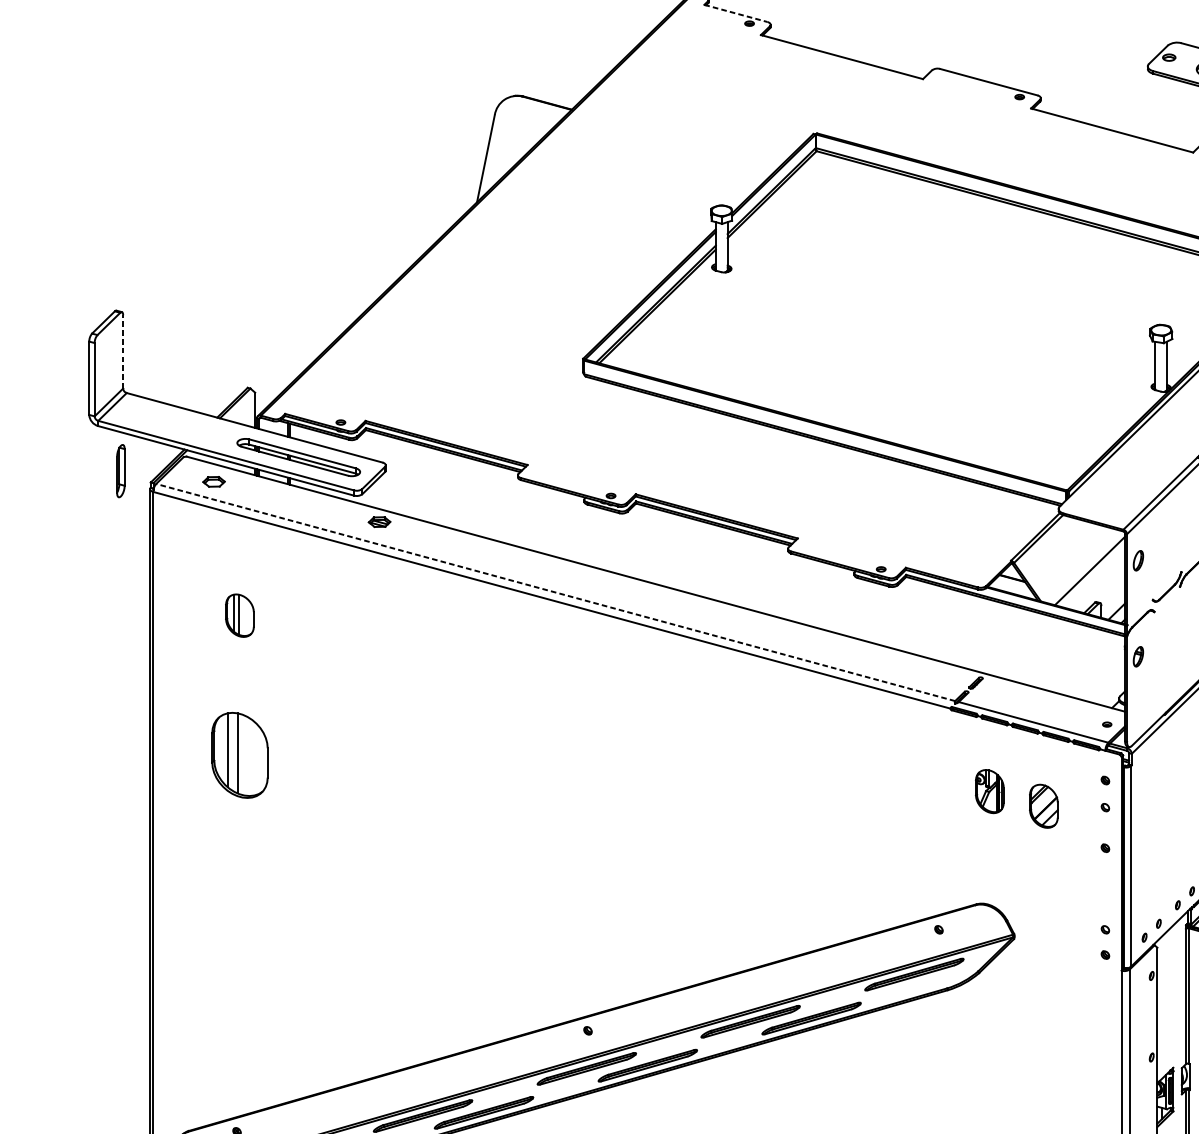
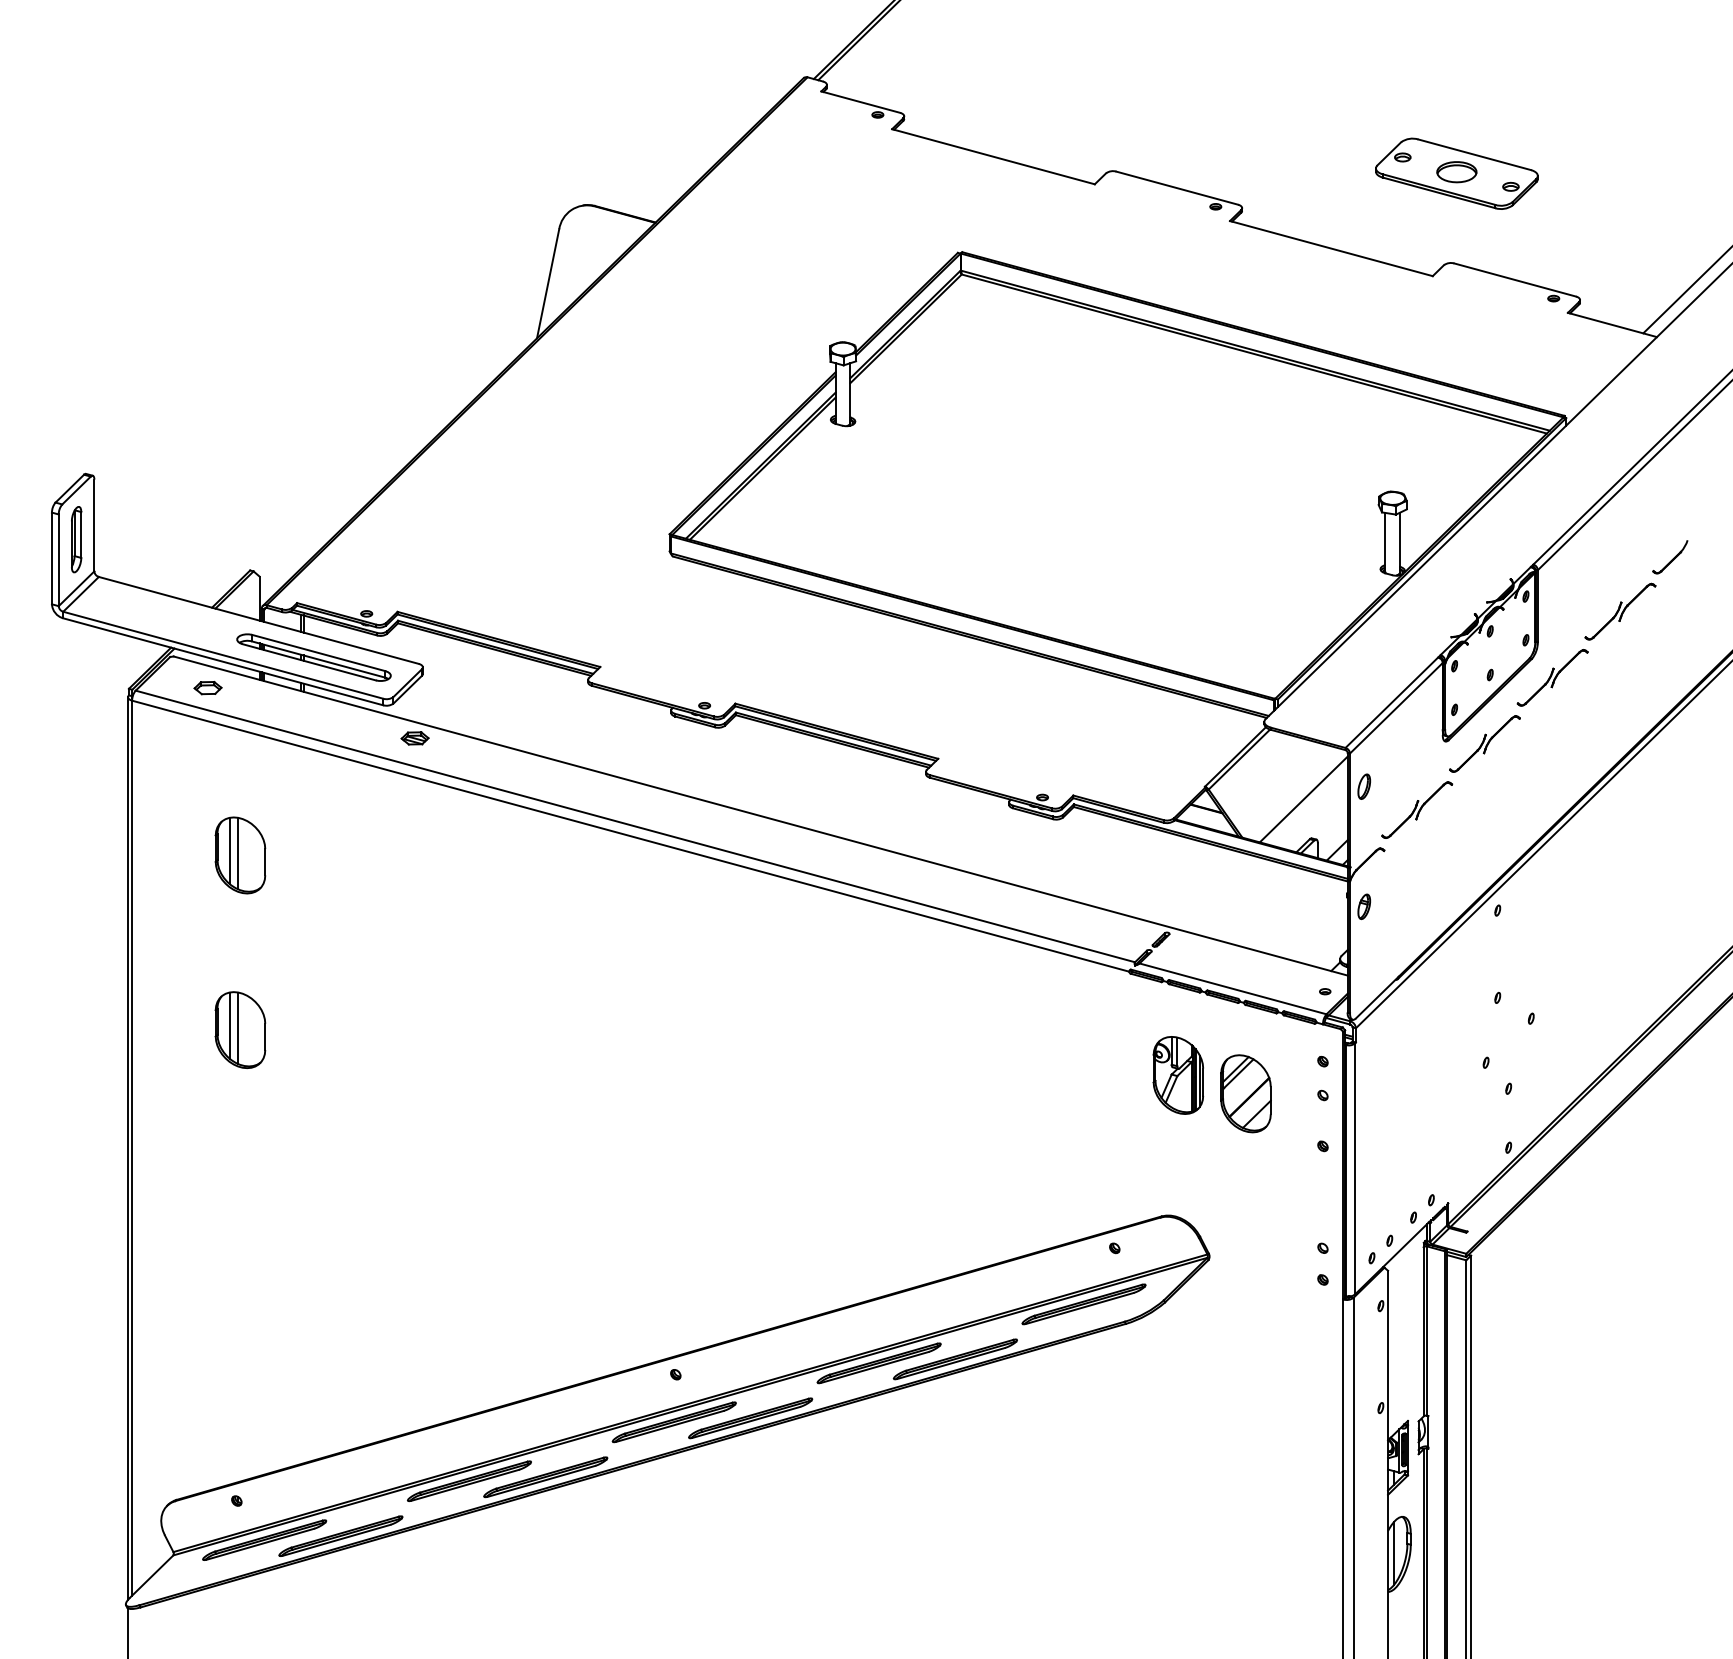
line: (735, 13) -> (860, 102), dashed -> solid
line: (123, 351) -> (94, 525), dashed -> solid
part: (120, 471) -> (76, 539), moved
line: (555, 592) -> (635, 826), dashed -> solid
part: (239, 615) -> (240, 855), size x1.43
part: (239, 754) -> (240, 1029), size x0.71
part: (989, 791) -> (1178, 1075), size x1.43
part: (1043, 806) -> (1245, 1093), size x1.43

